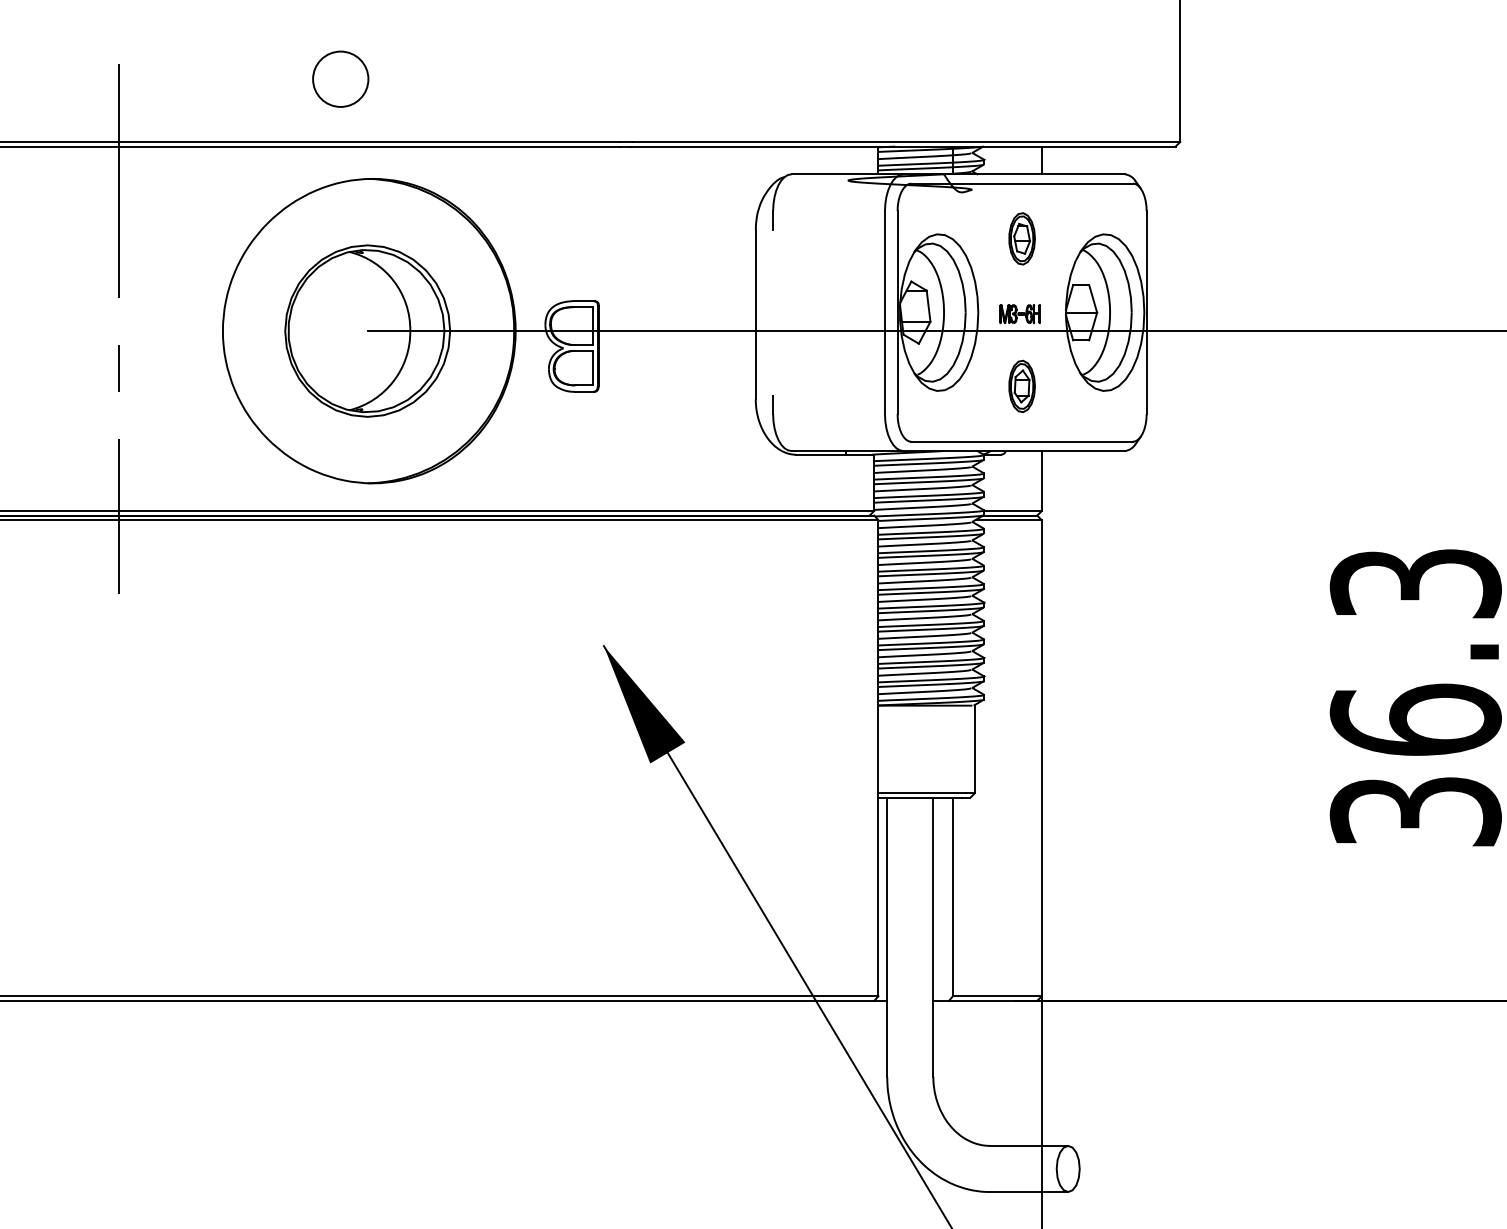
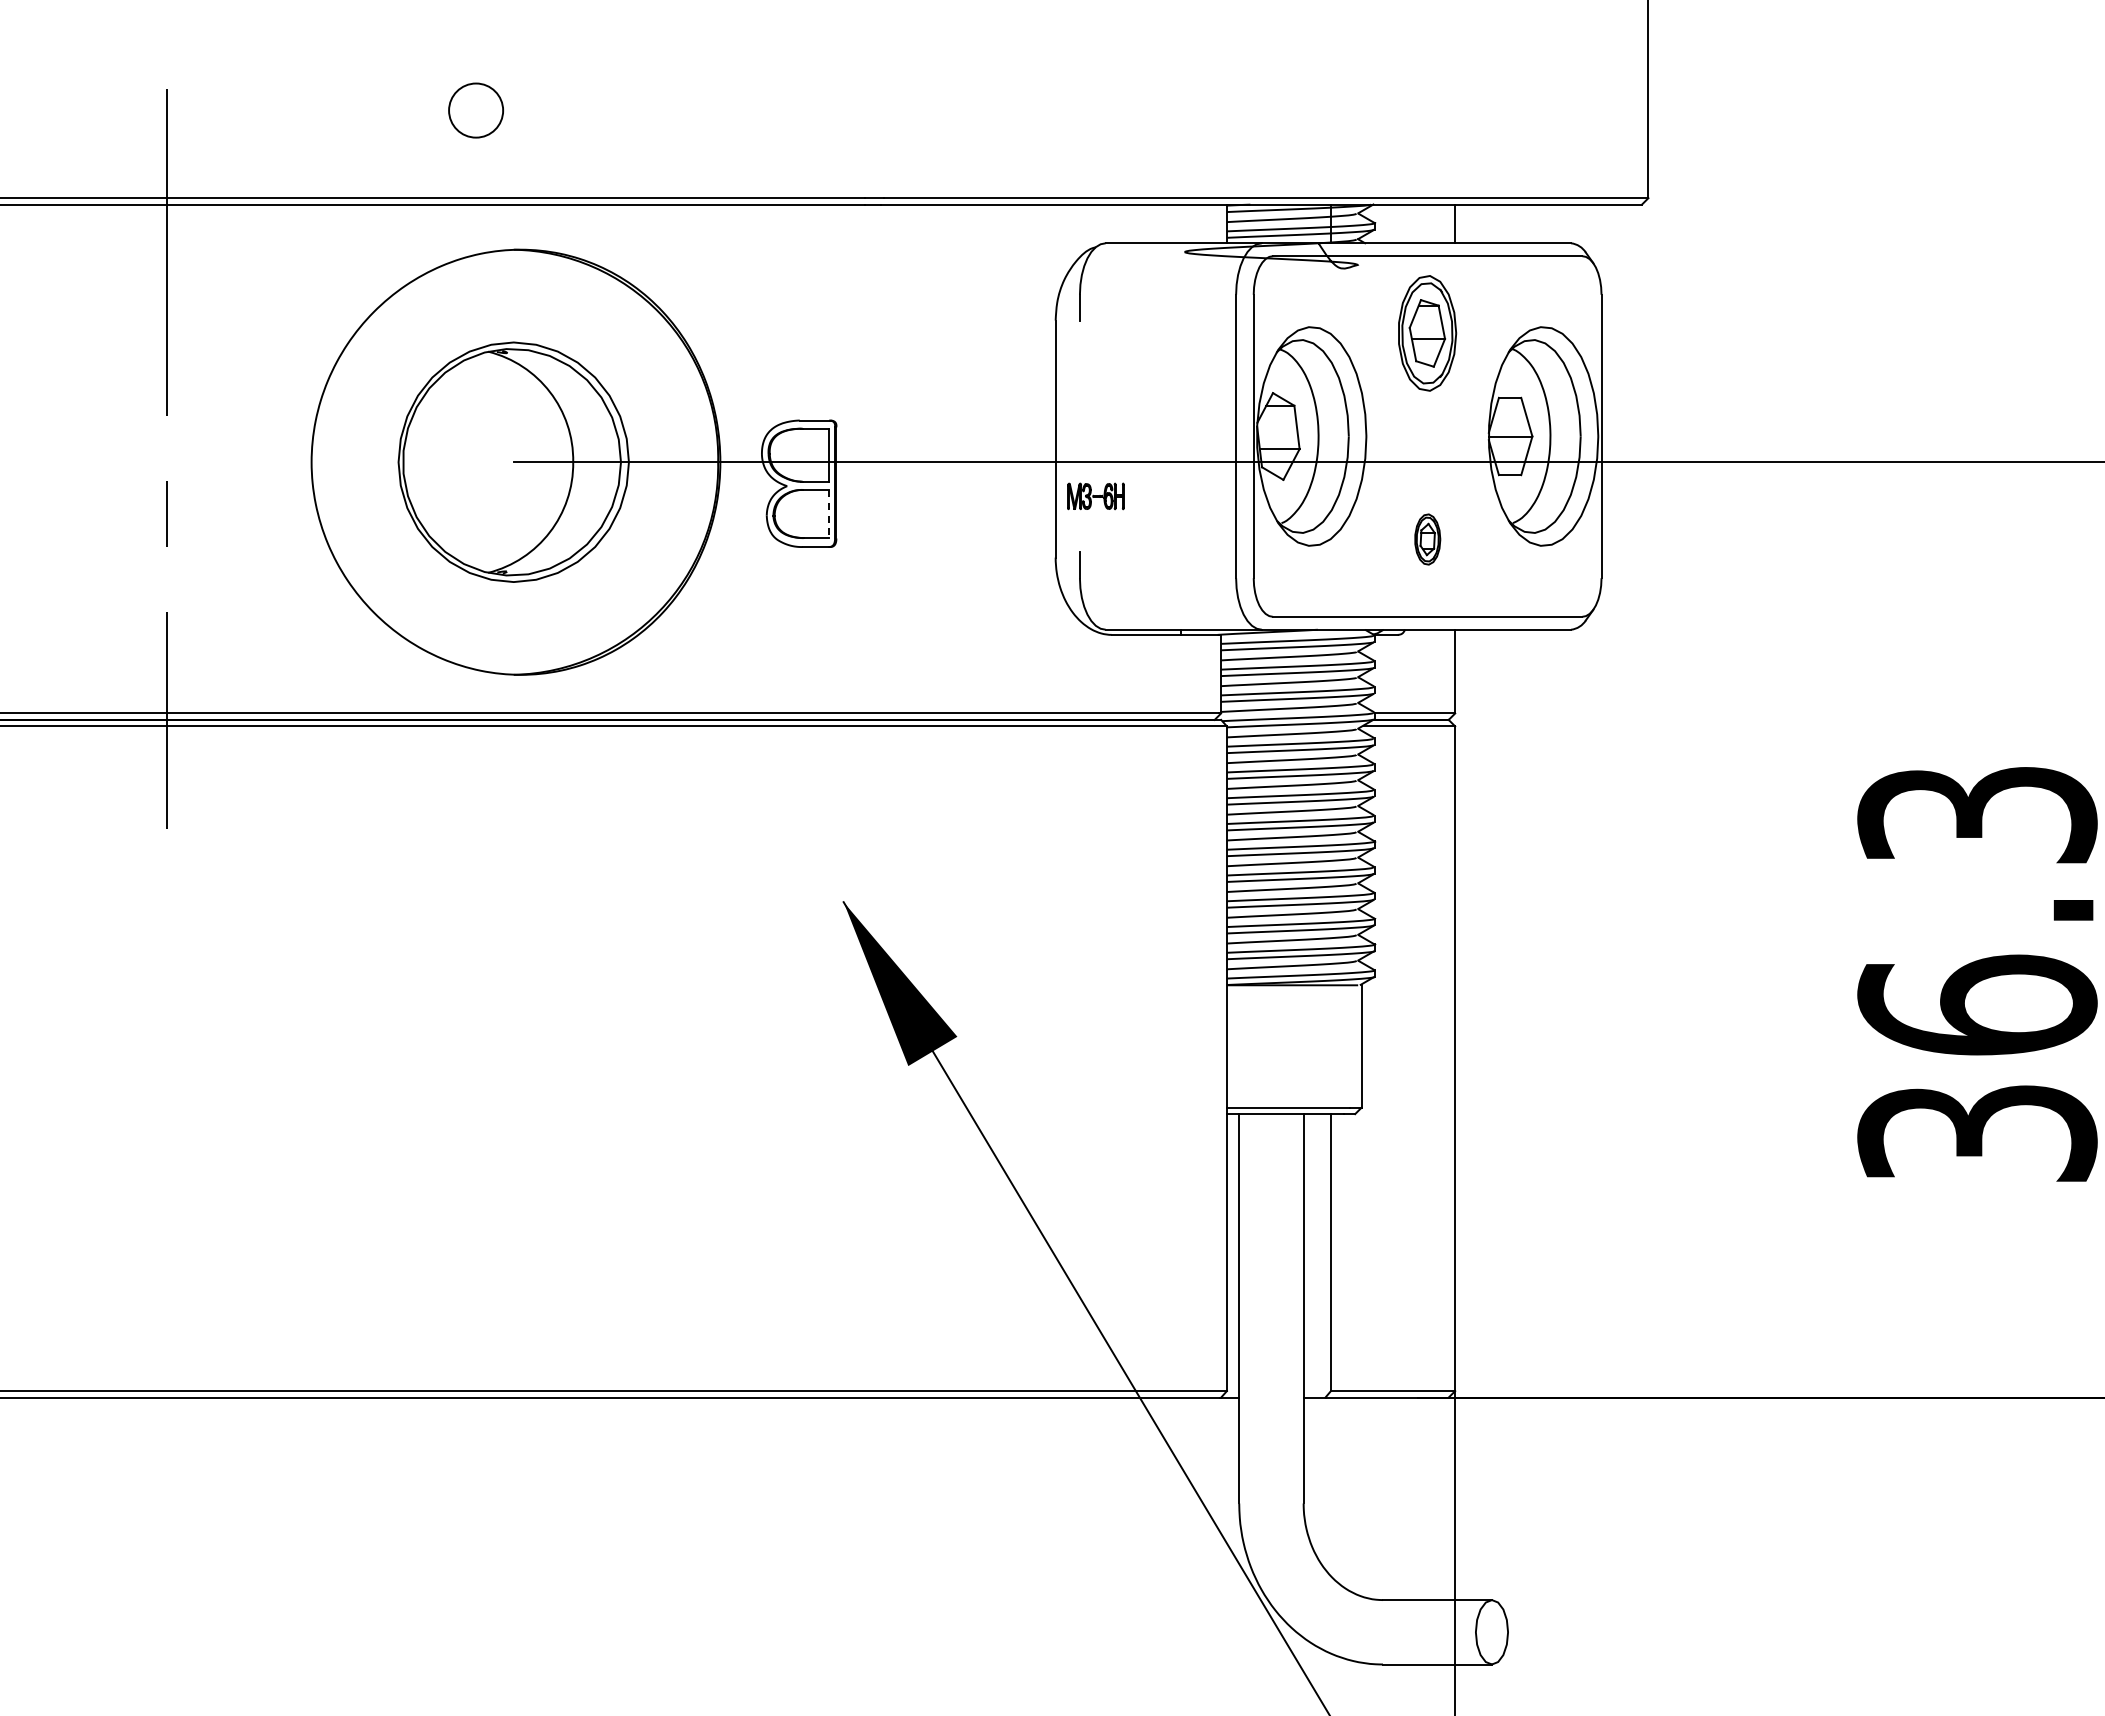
circle: (340, 79) -> (475, 110), size x0.7
part: (1022, 238) -> (1427, 333), size x1.6
part: (1019, 314) -> (1095, 496), moved
line: (593, 368) -> (828, 514), solid -> dashed
part: (1022, 386) -> (1427, 539), size x0.7

